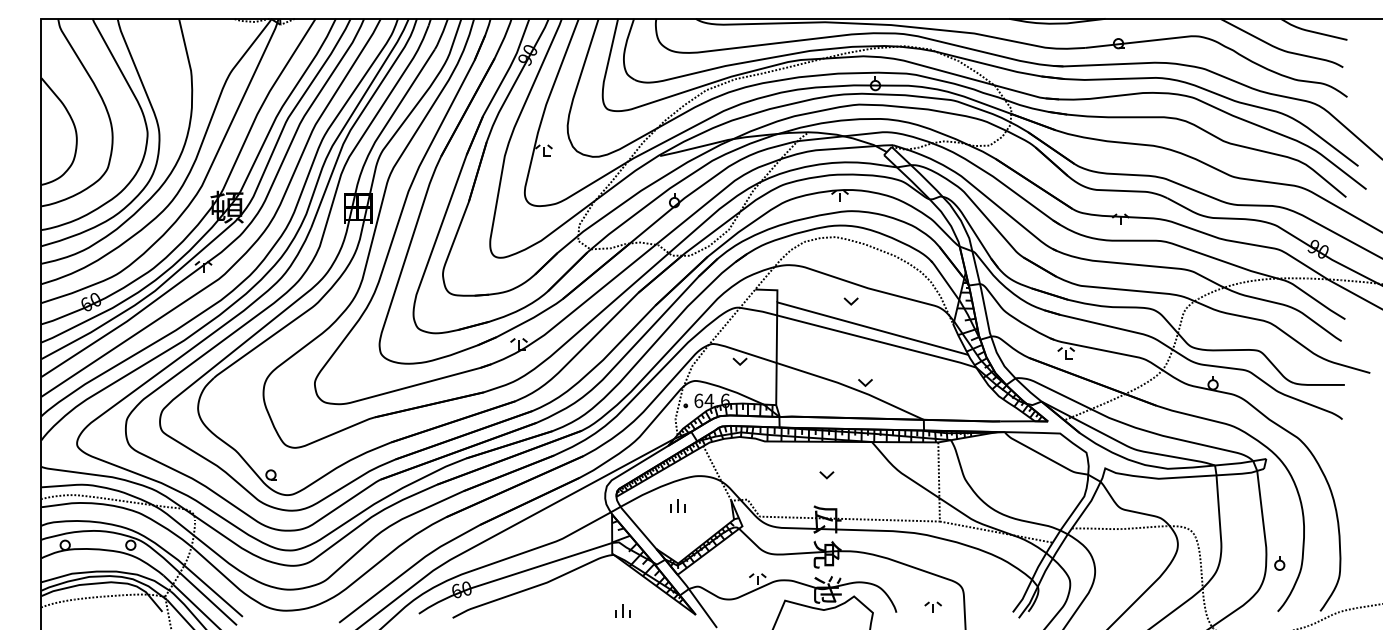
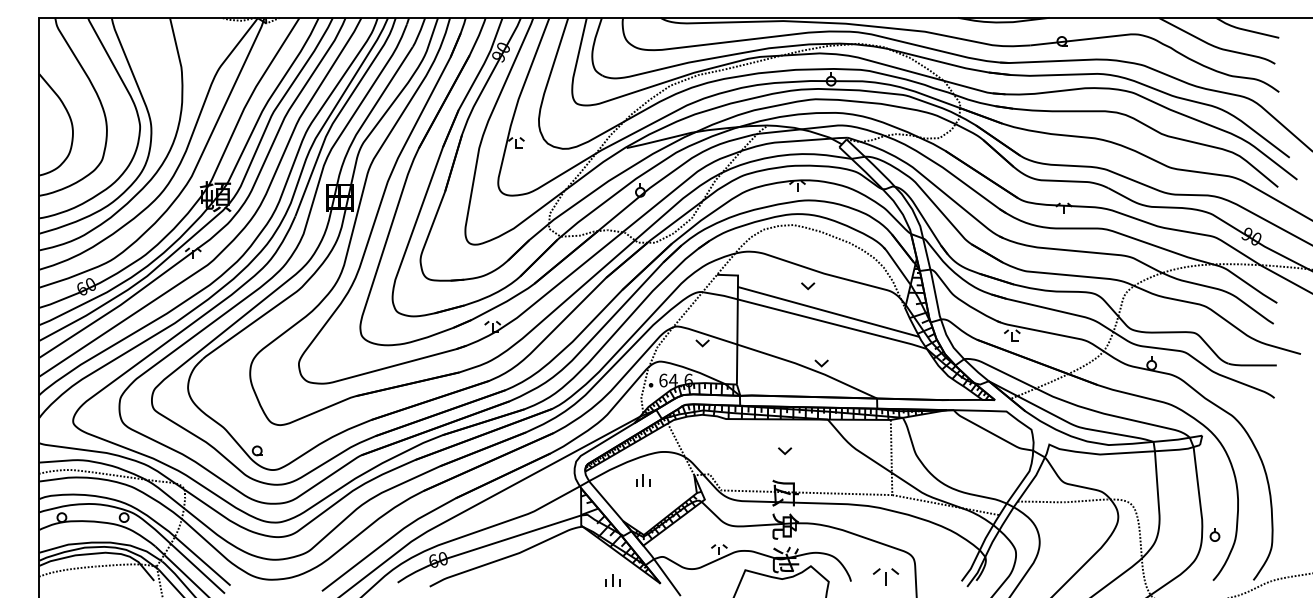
part: (932, 607) -> (885, 576), size x1.6
part: (621, 611) -> (612, 580), moved

